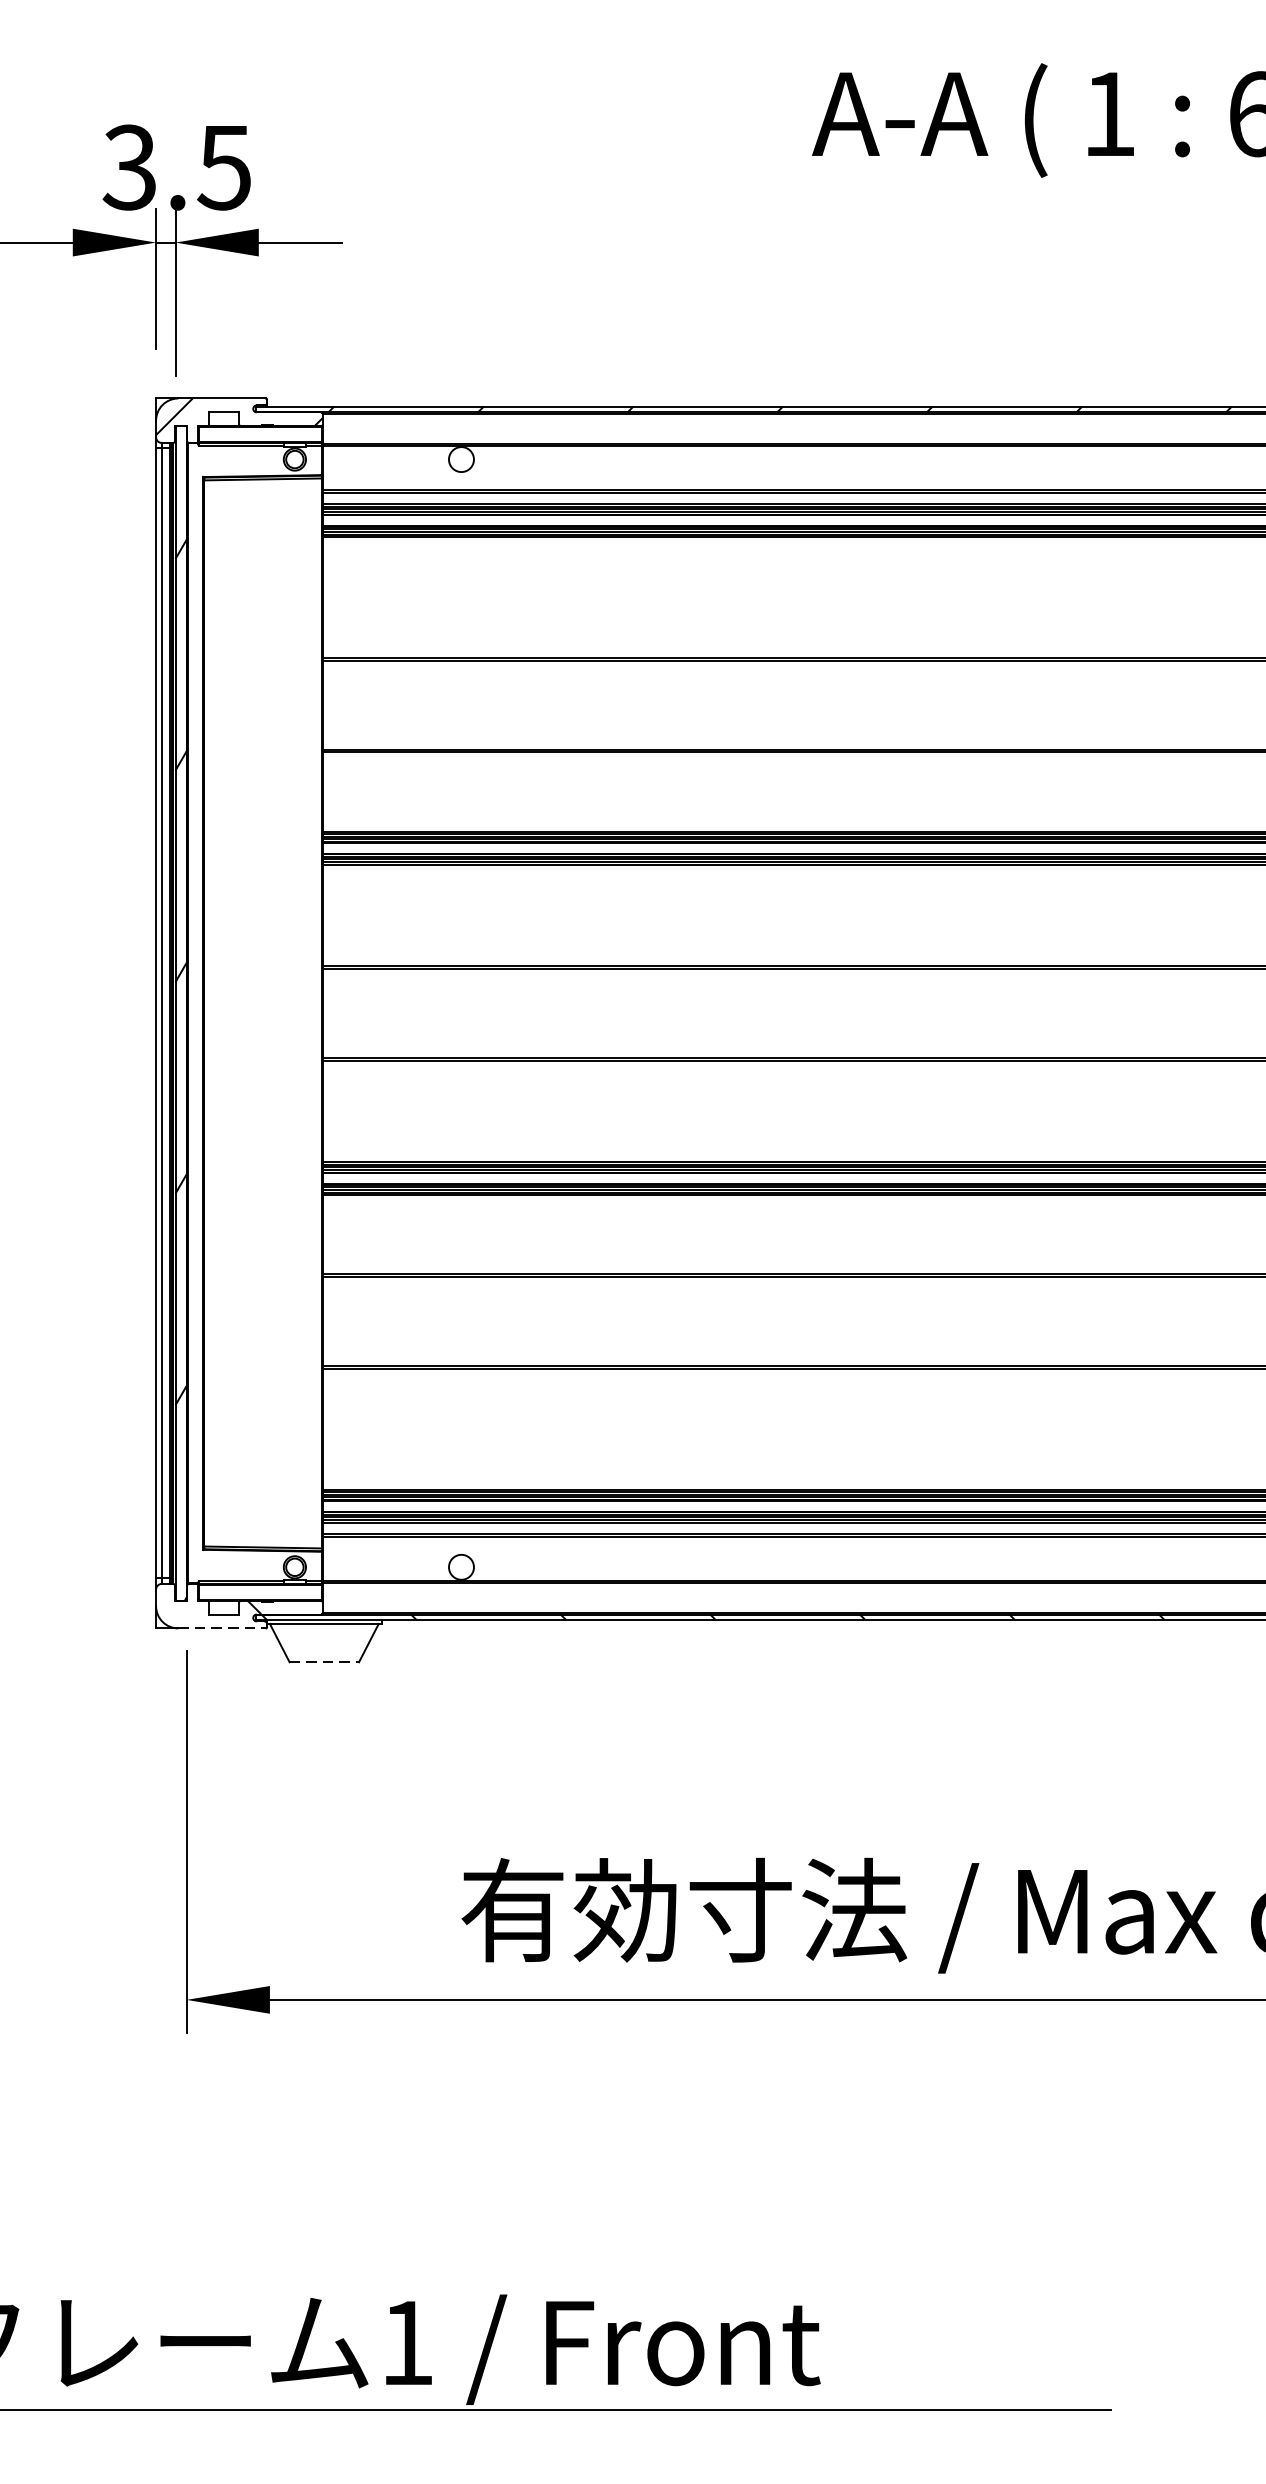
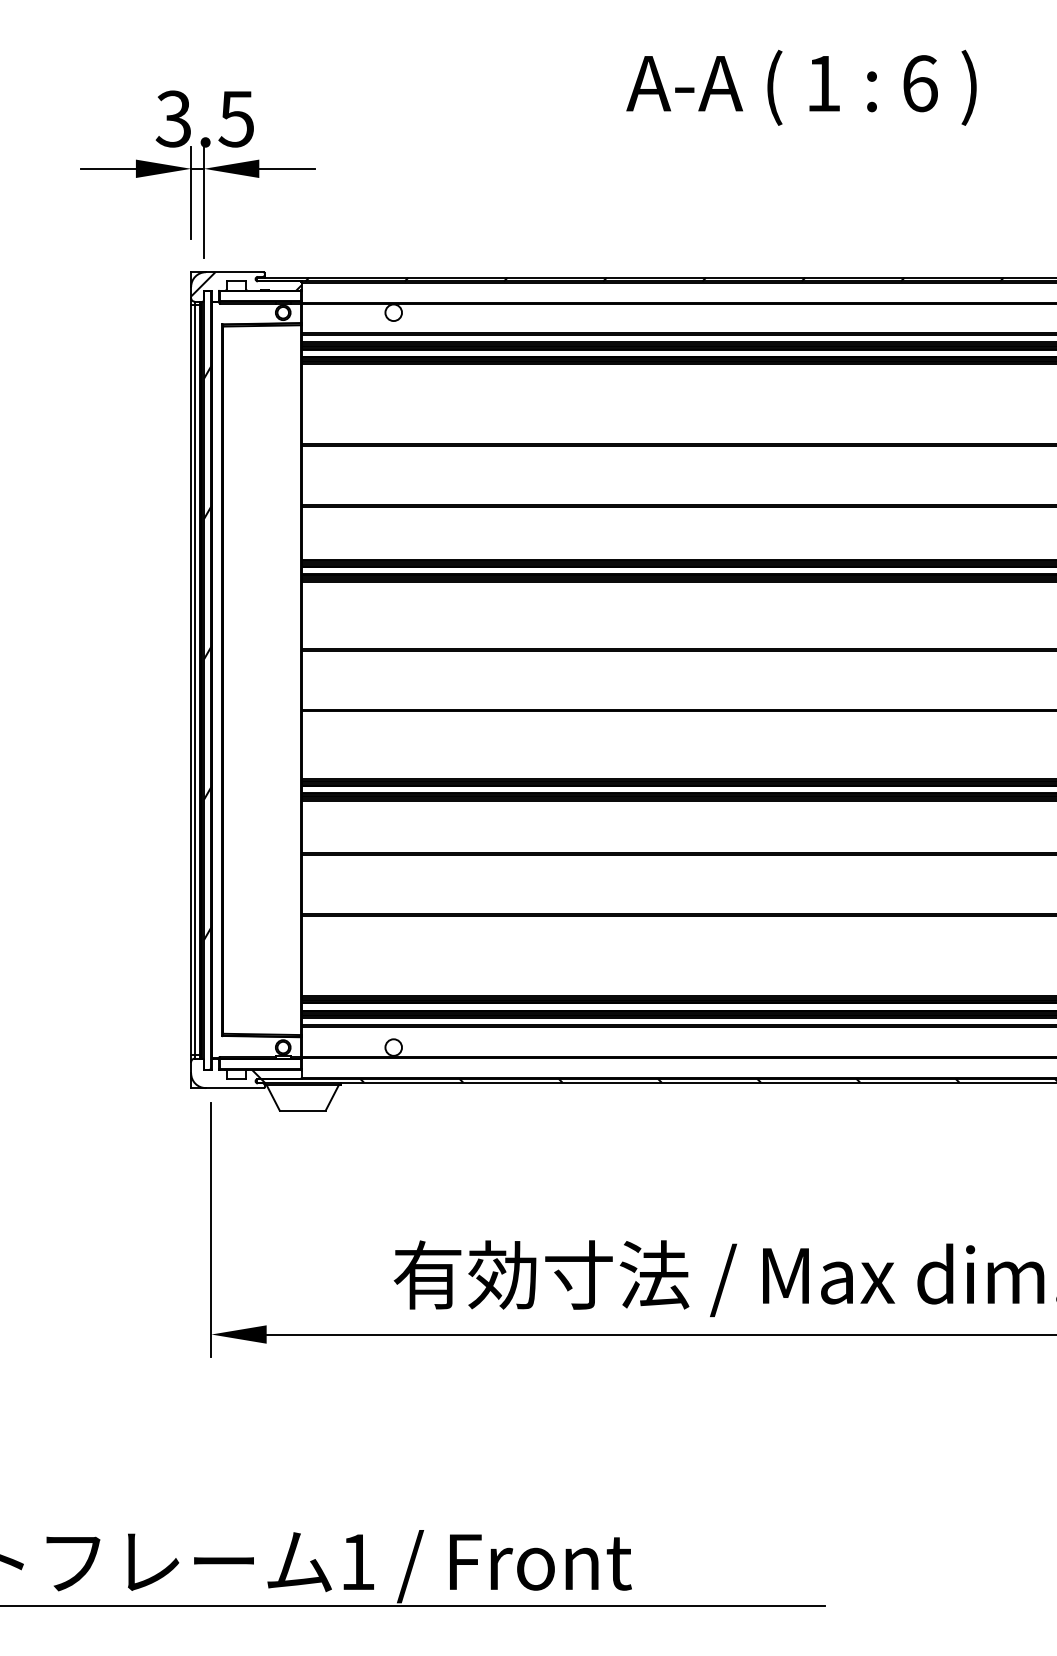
line: (221, 1629) -> (234, 1088), dashed -> solid
line: (325, 1662) -> (303, 1110), dashed -> solid

